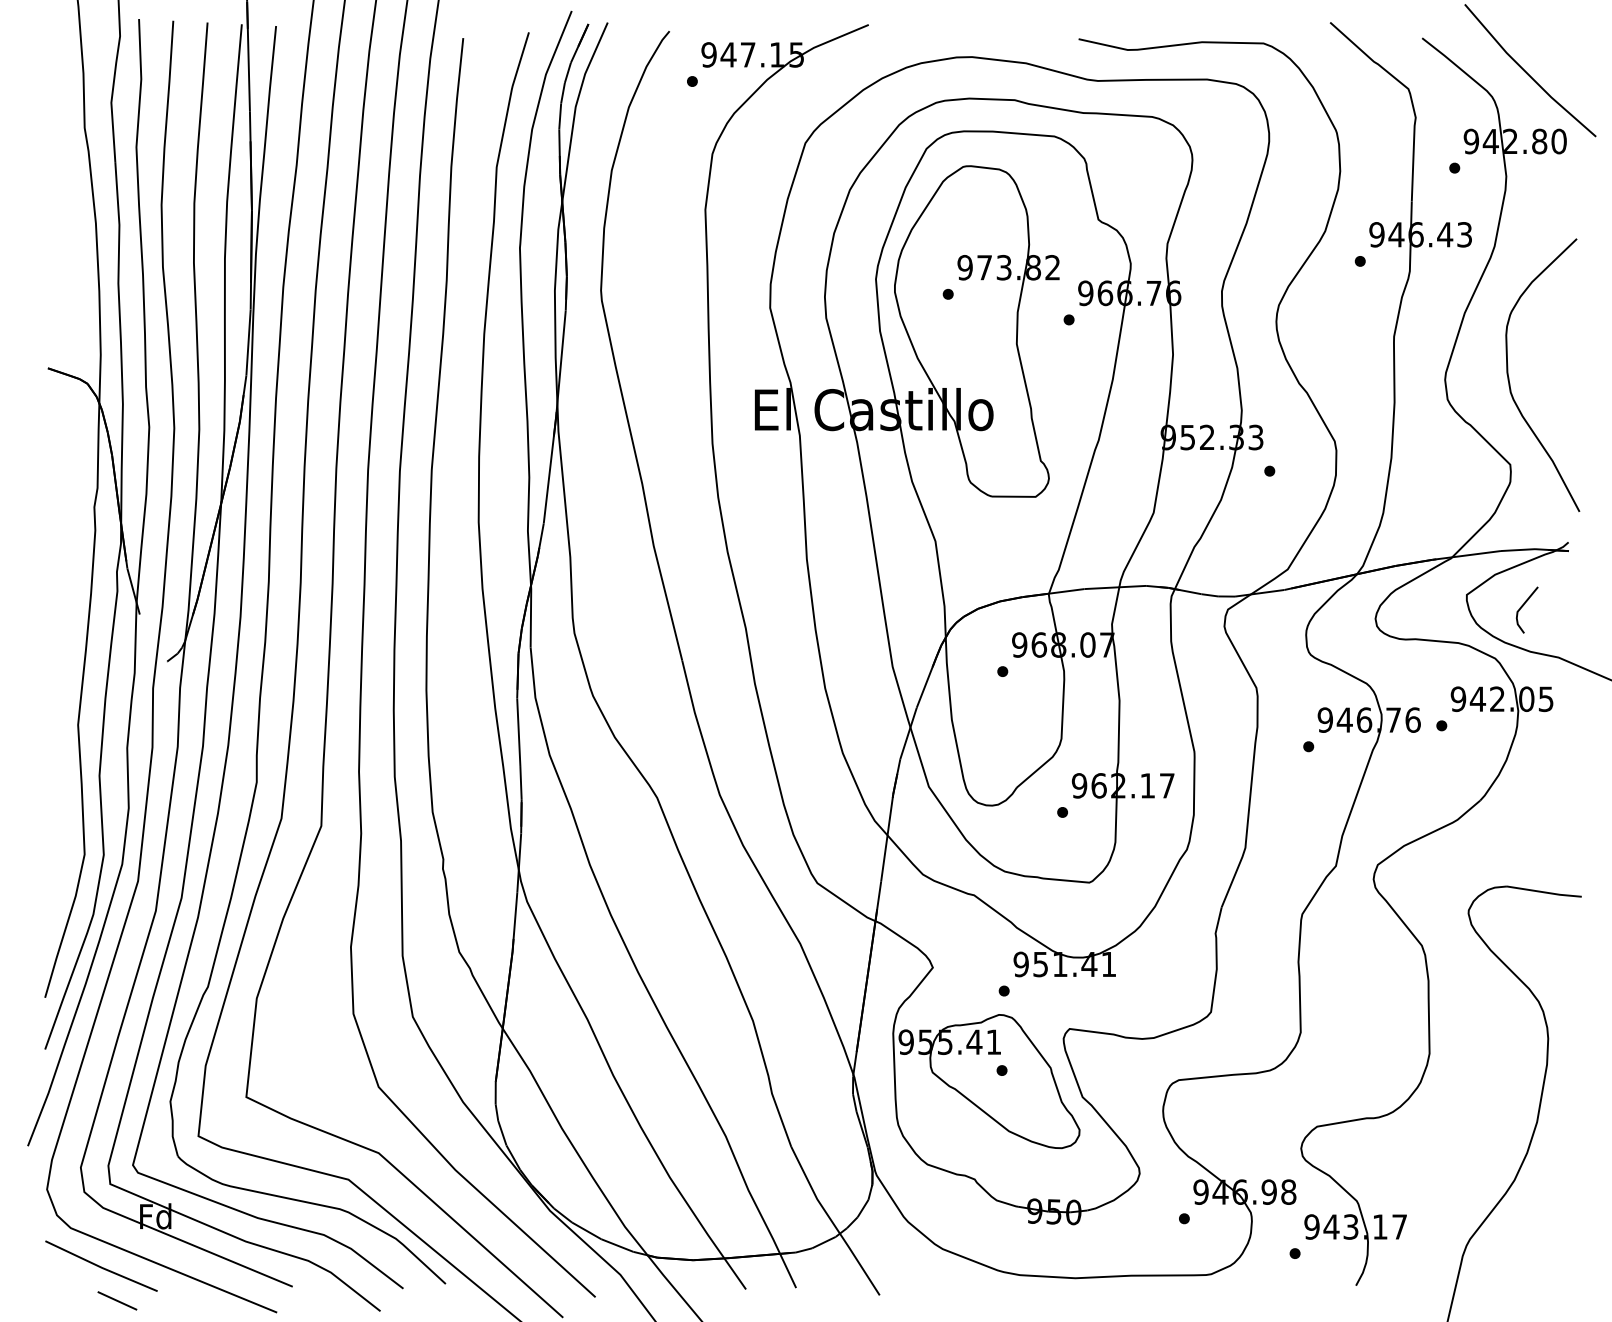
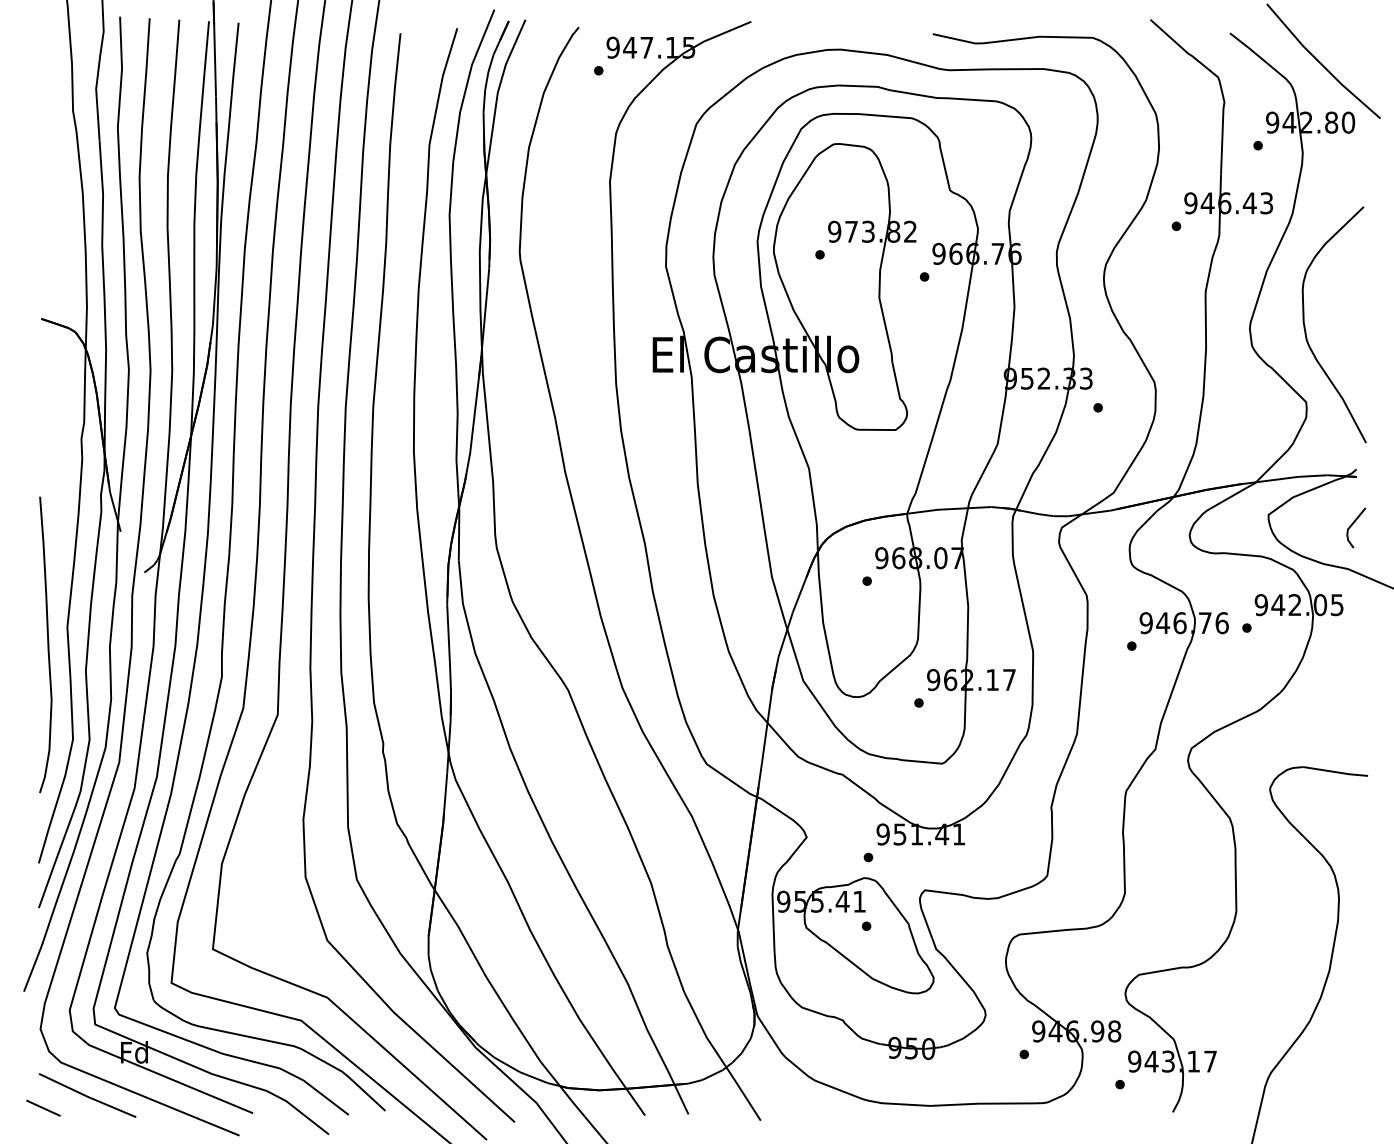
line: (1523, 606) -> (1353, 524), moved
curve: (55, 745) -> (47, 645), added
line: (117, 1300) -> (43, 1107), moved

